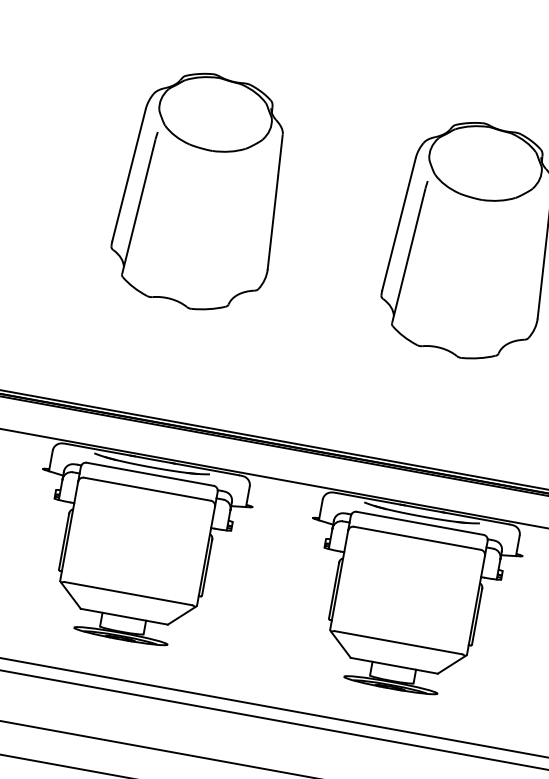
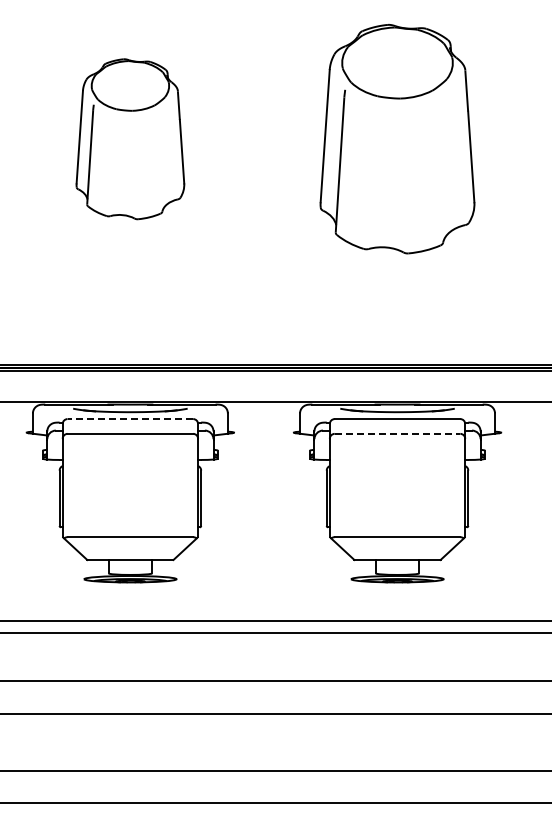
part: (201, 191) -> (130, 139), size x0.7
line: (150, 474) -> (130, 419), solid -> dashed
line: (417, 537) -> (397, 433), solid -> dashed

